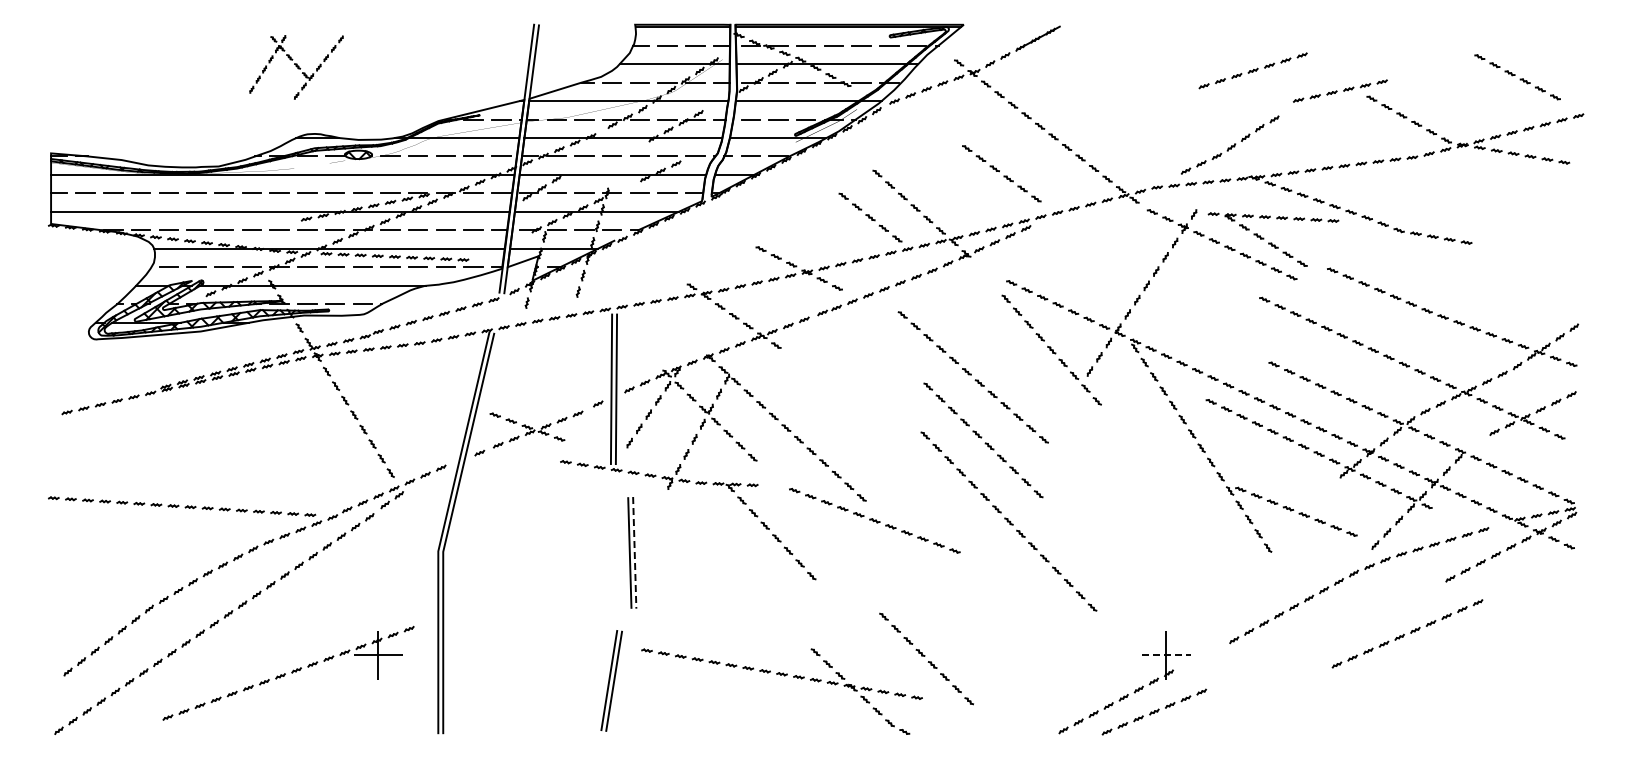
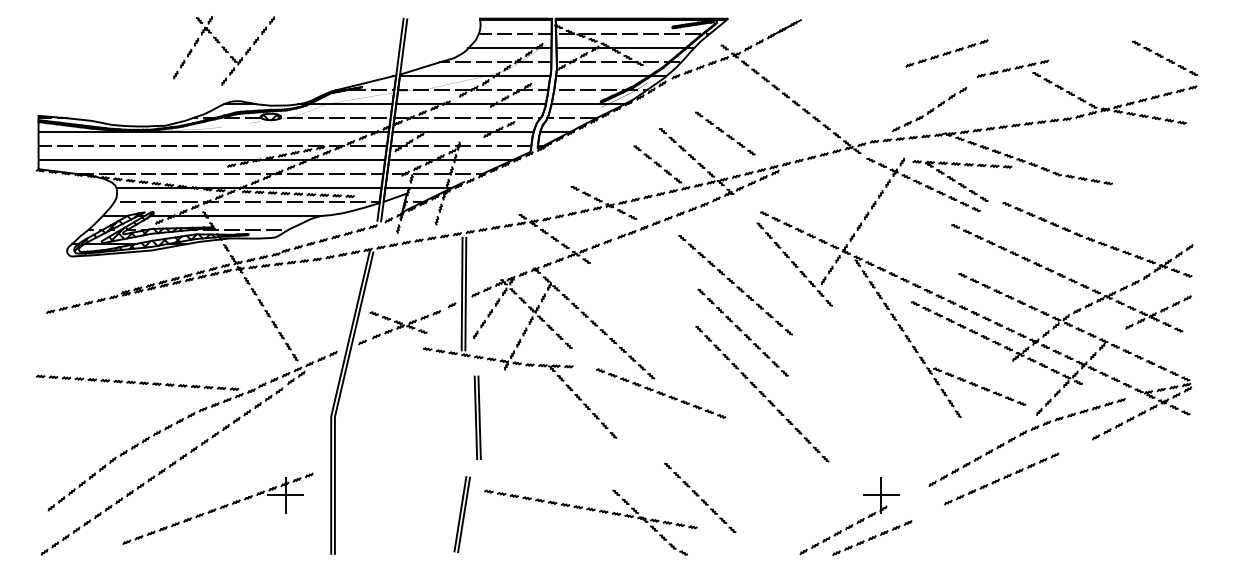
part: (296, 67) -> (224, 50), size x1.43
part: (1517, 77) -> (1164, 58), moved
part: (1001, 173) -> (725, 133), moved
line: (634, 552) -> (479, 417), dashed -> solid
part: (1407, 633) -> (1001, 478), moved
line: (1166, 655) -> (881, 495), dashed -> solid

